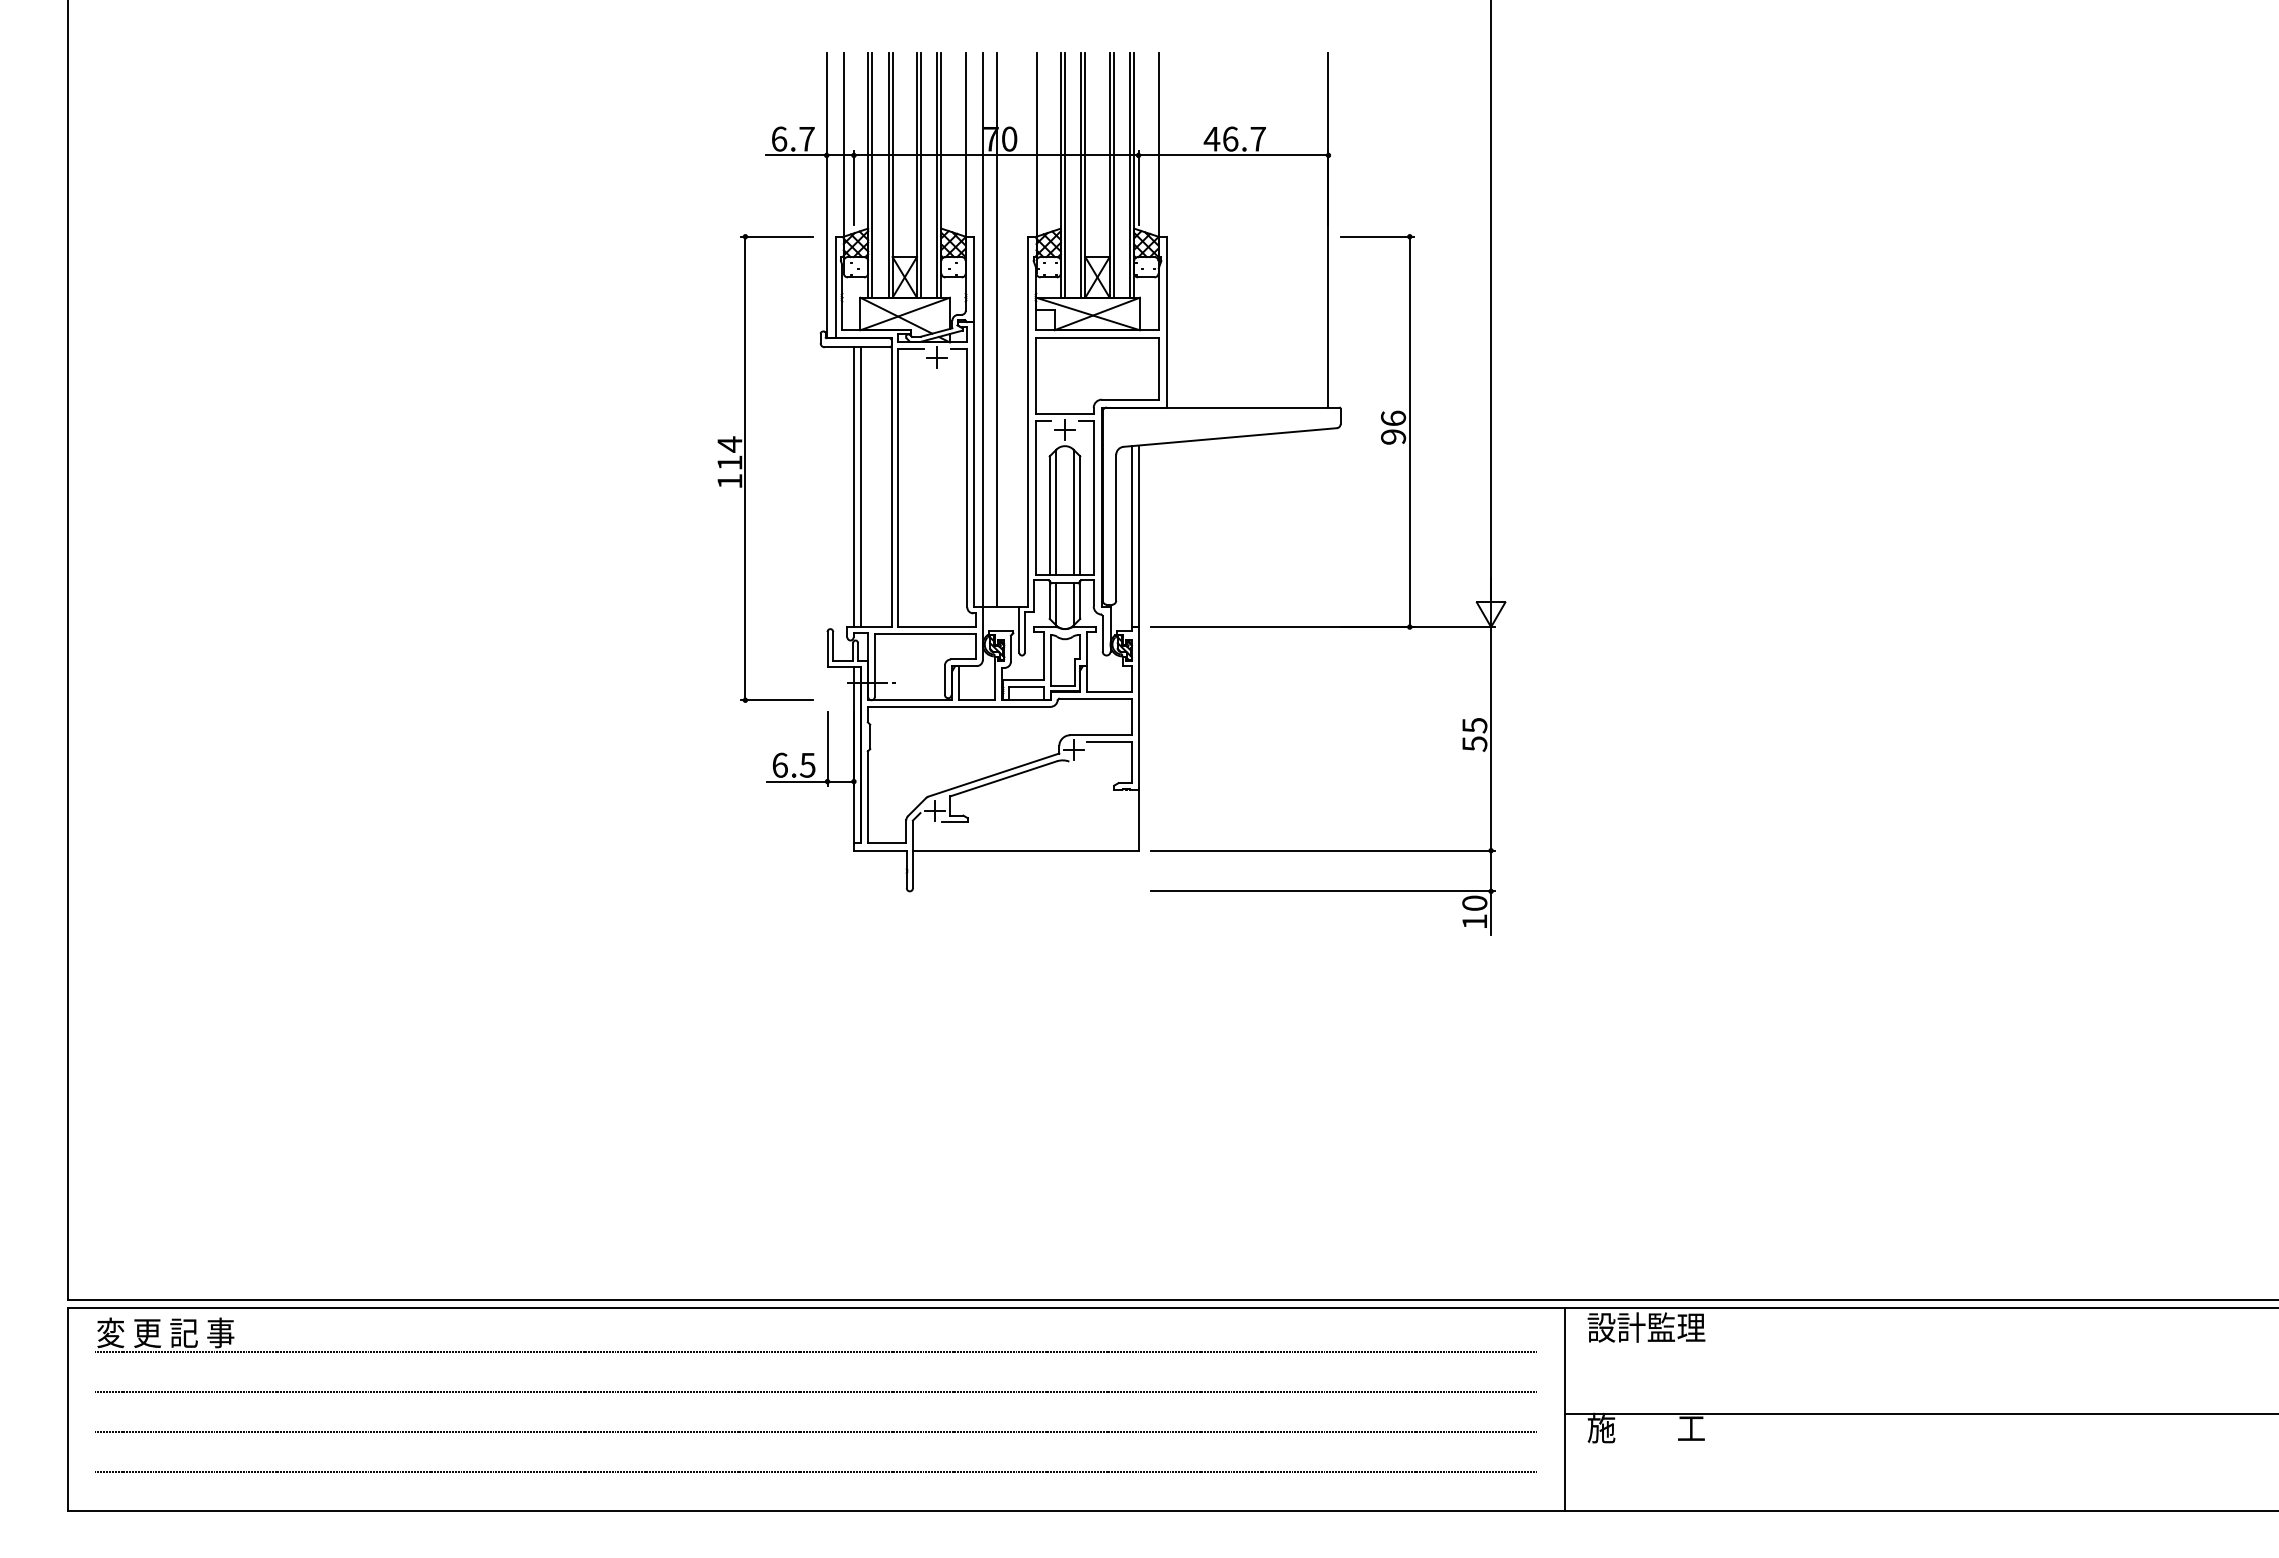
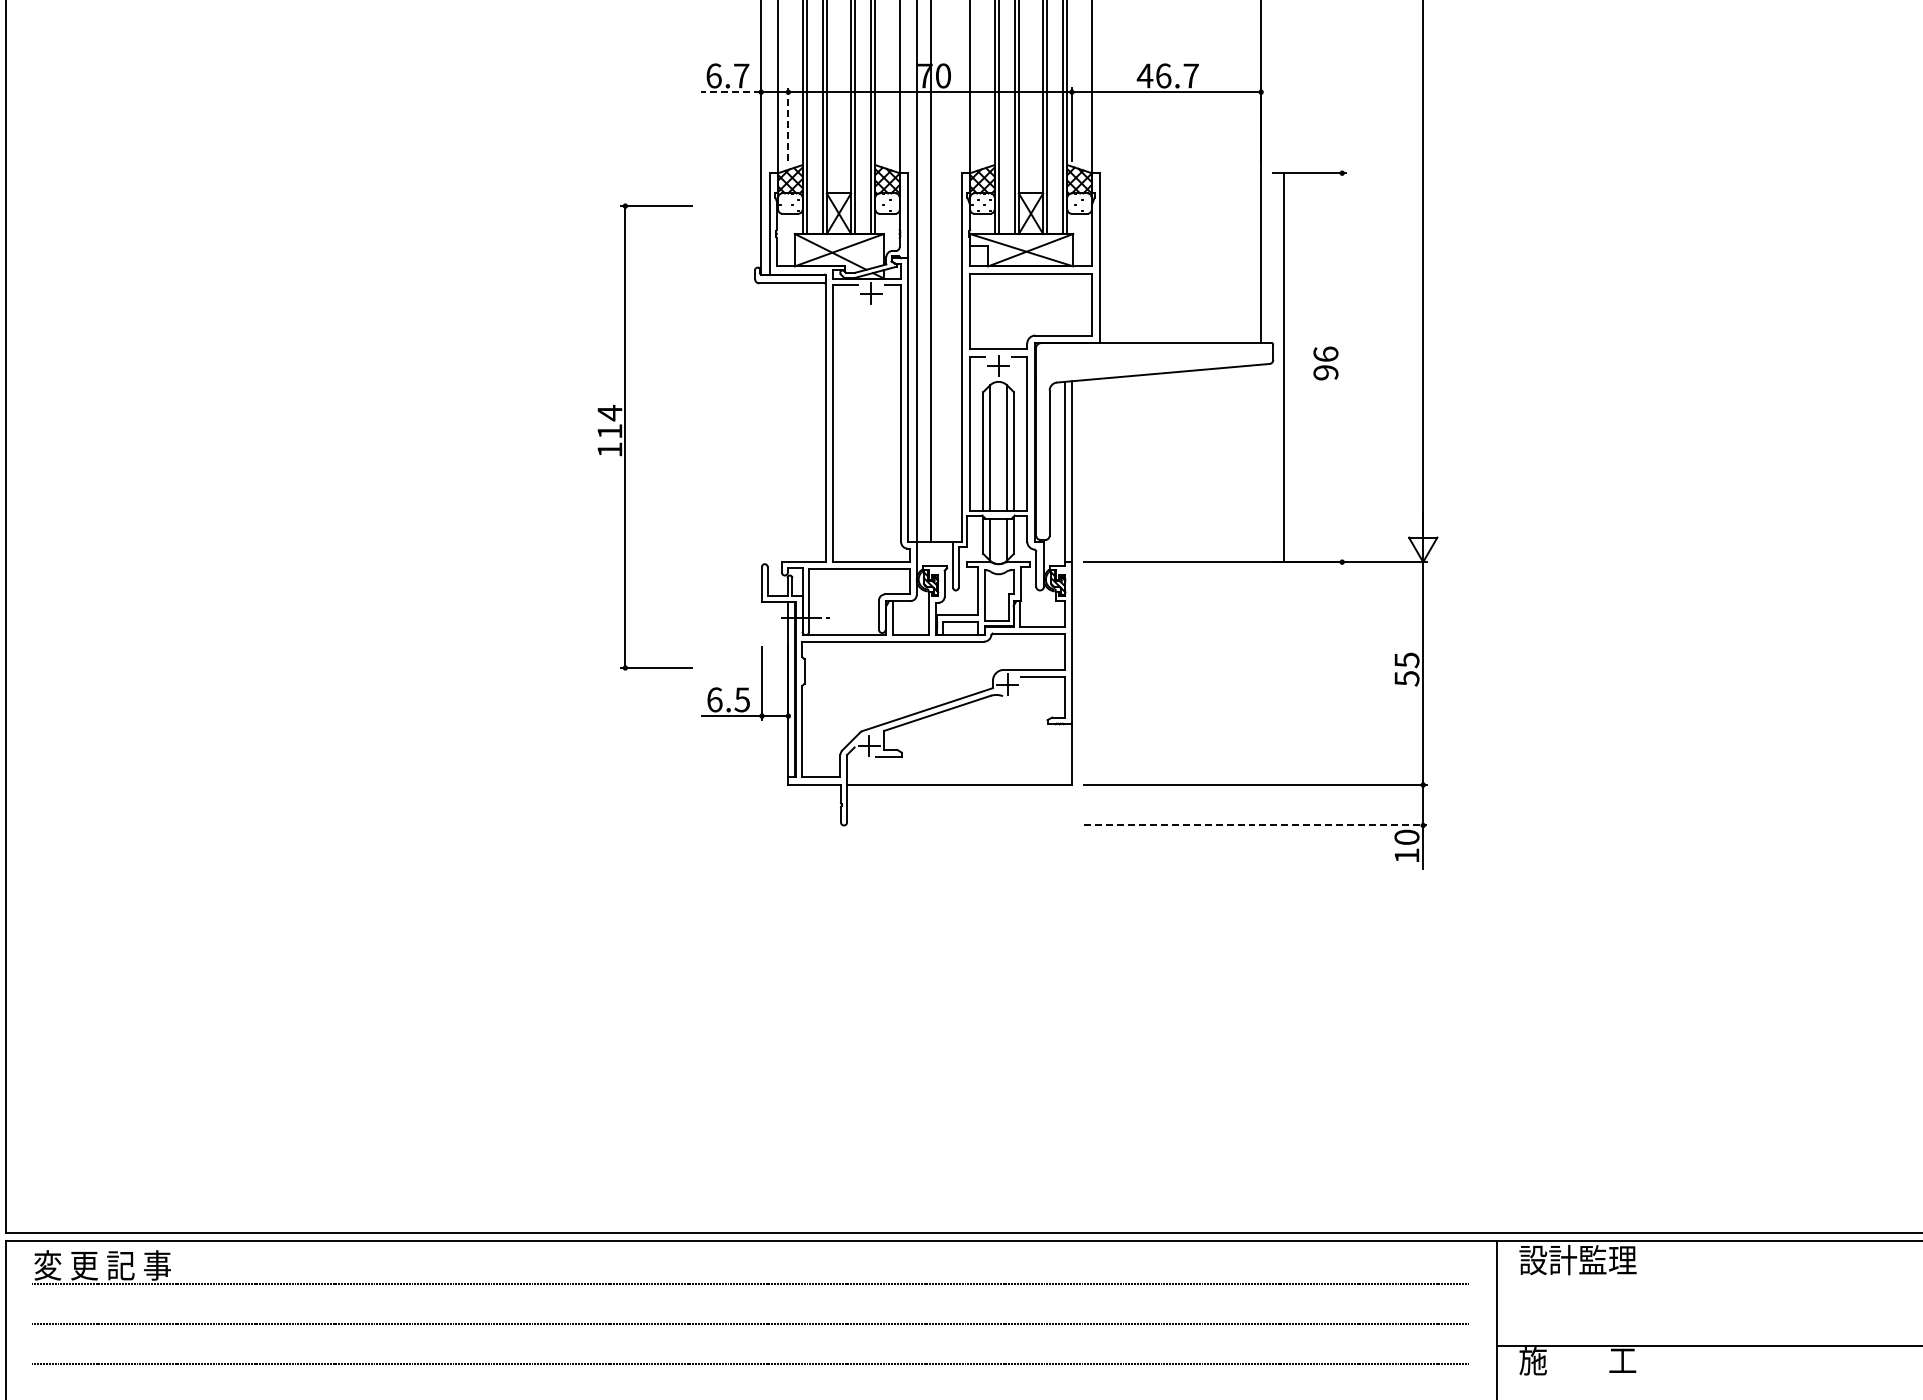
line: (795, 155) -> (730, 92), solid -> dashed
line: (853, 187) -> (787, 124), solid -> dashed
line: (1409, 431) -> (1284, 367), moved
part: (745, 468) -> (625, 437), moved
line: (853, 487) -> (787, 423), removed
line: (860, 487) -> (794, 423), removed
line: (1323, 891) -> (1256, 825), solid -> dashed

